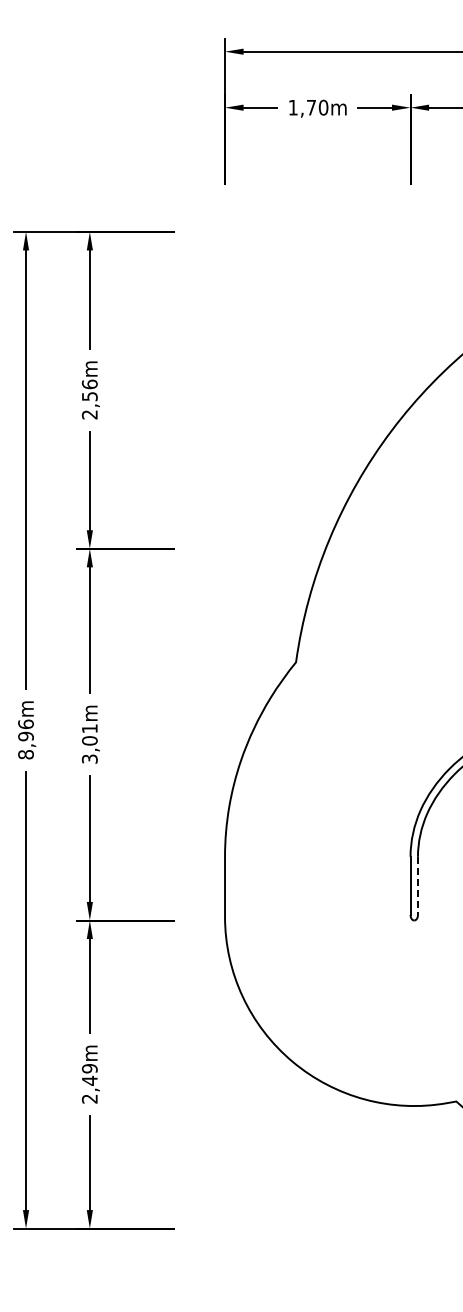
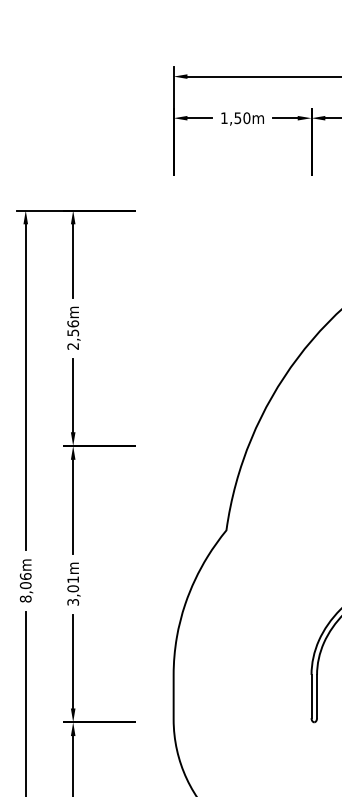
text: (311, 107) -> (237, 118), 1,70m -> 1,50m
text: (25, 736) -> (25, 585), 8,96m -> 8,06m
line: (417, 886) -> (316, 697), dashed -> solid

